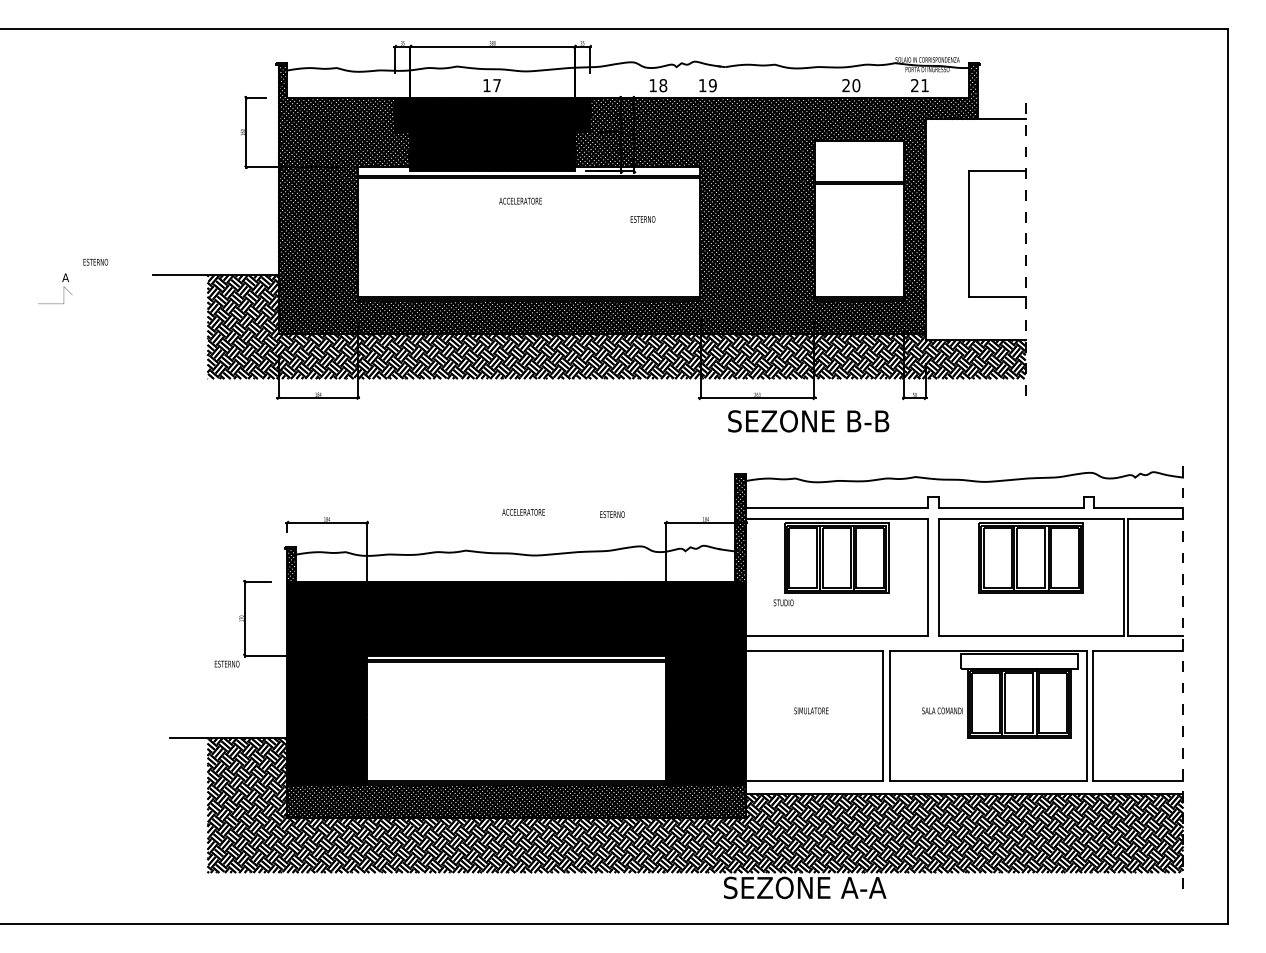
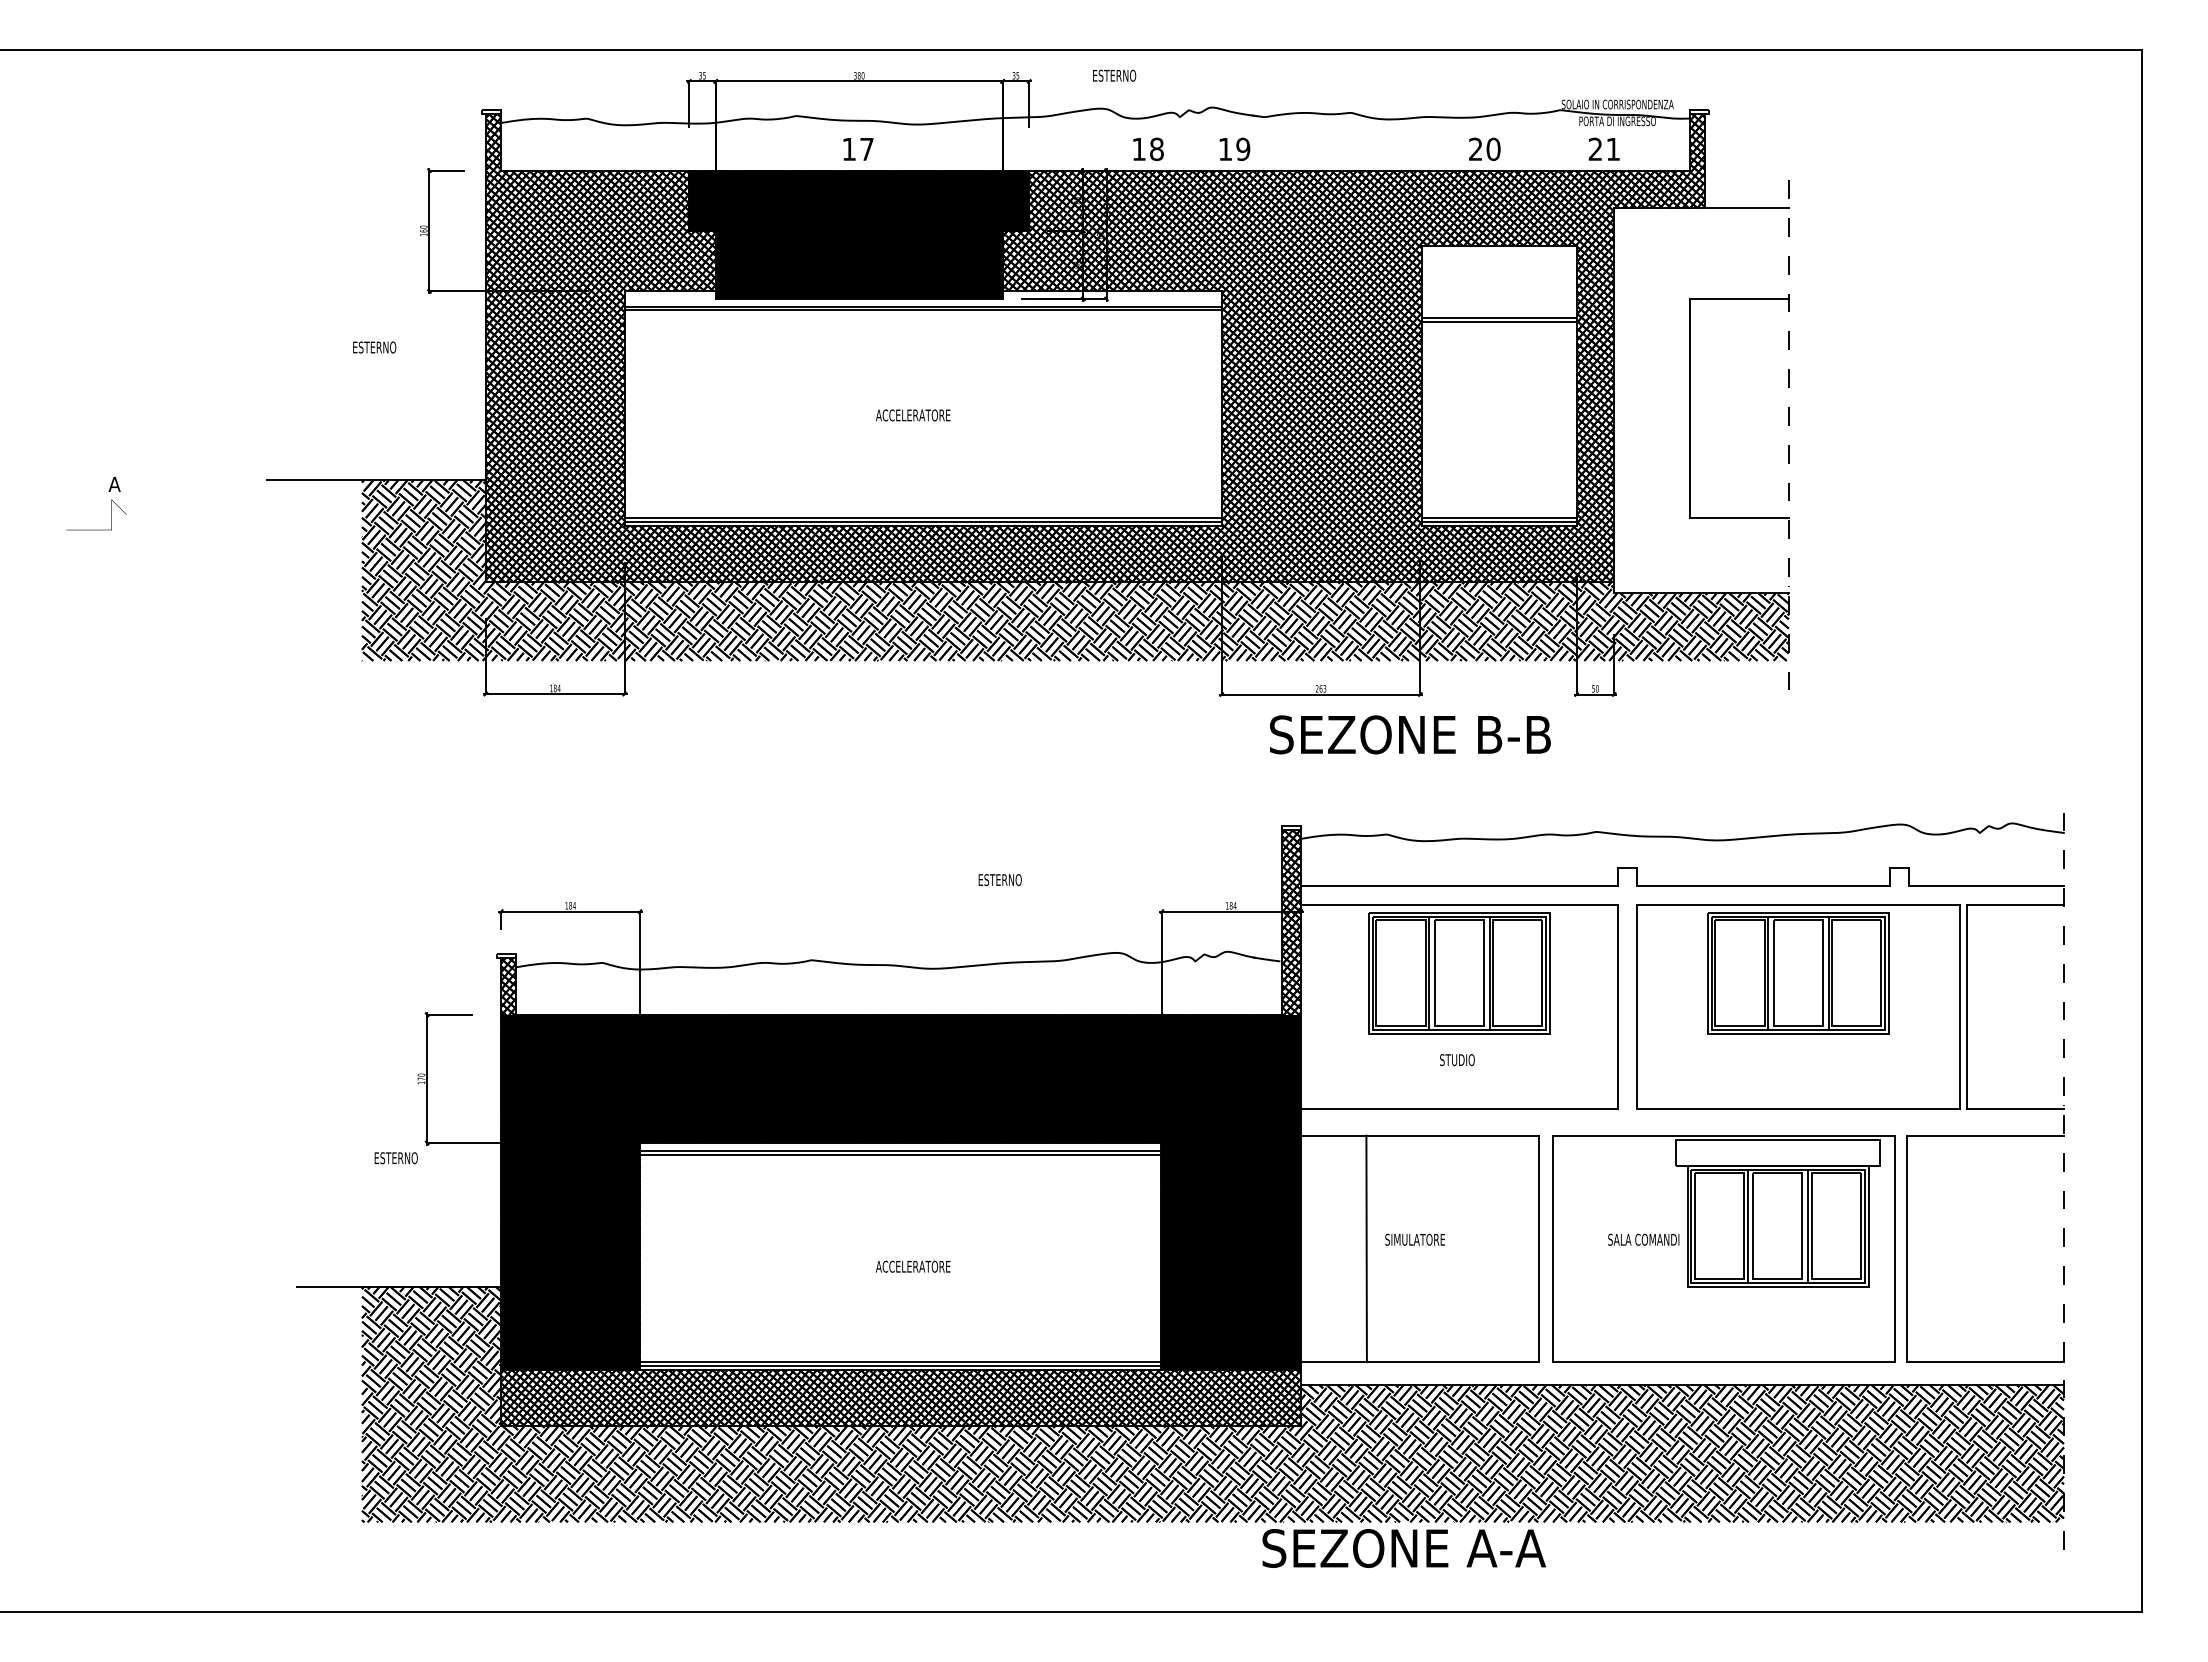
text: (520, 200) -> (913, 414), moved
text: (642, 219) -> (1113, 75), moved
text: (95, 261) -> (374, 346), moved
text: (523, 512) -> (913, 1266), moved
text: (612, 514) -> (1000, 879), moved
text: (783, 602) -> (1457, 1059), moved
line: (783, 716) -> (1366, 1249), added

